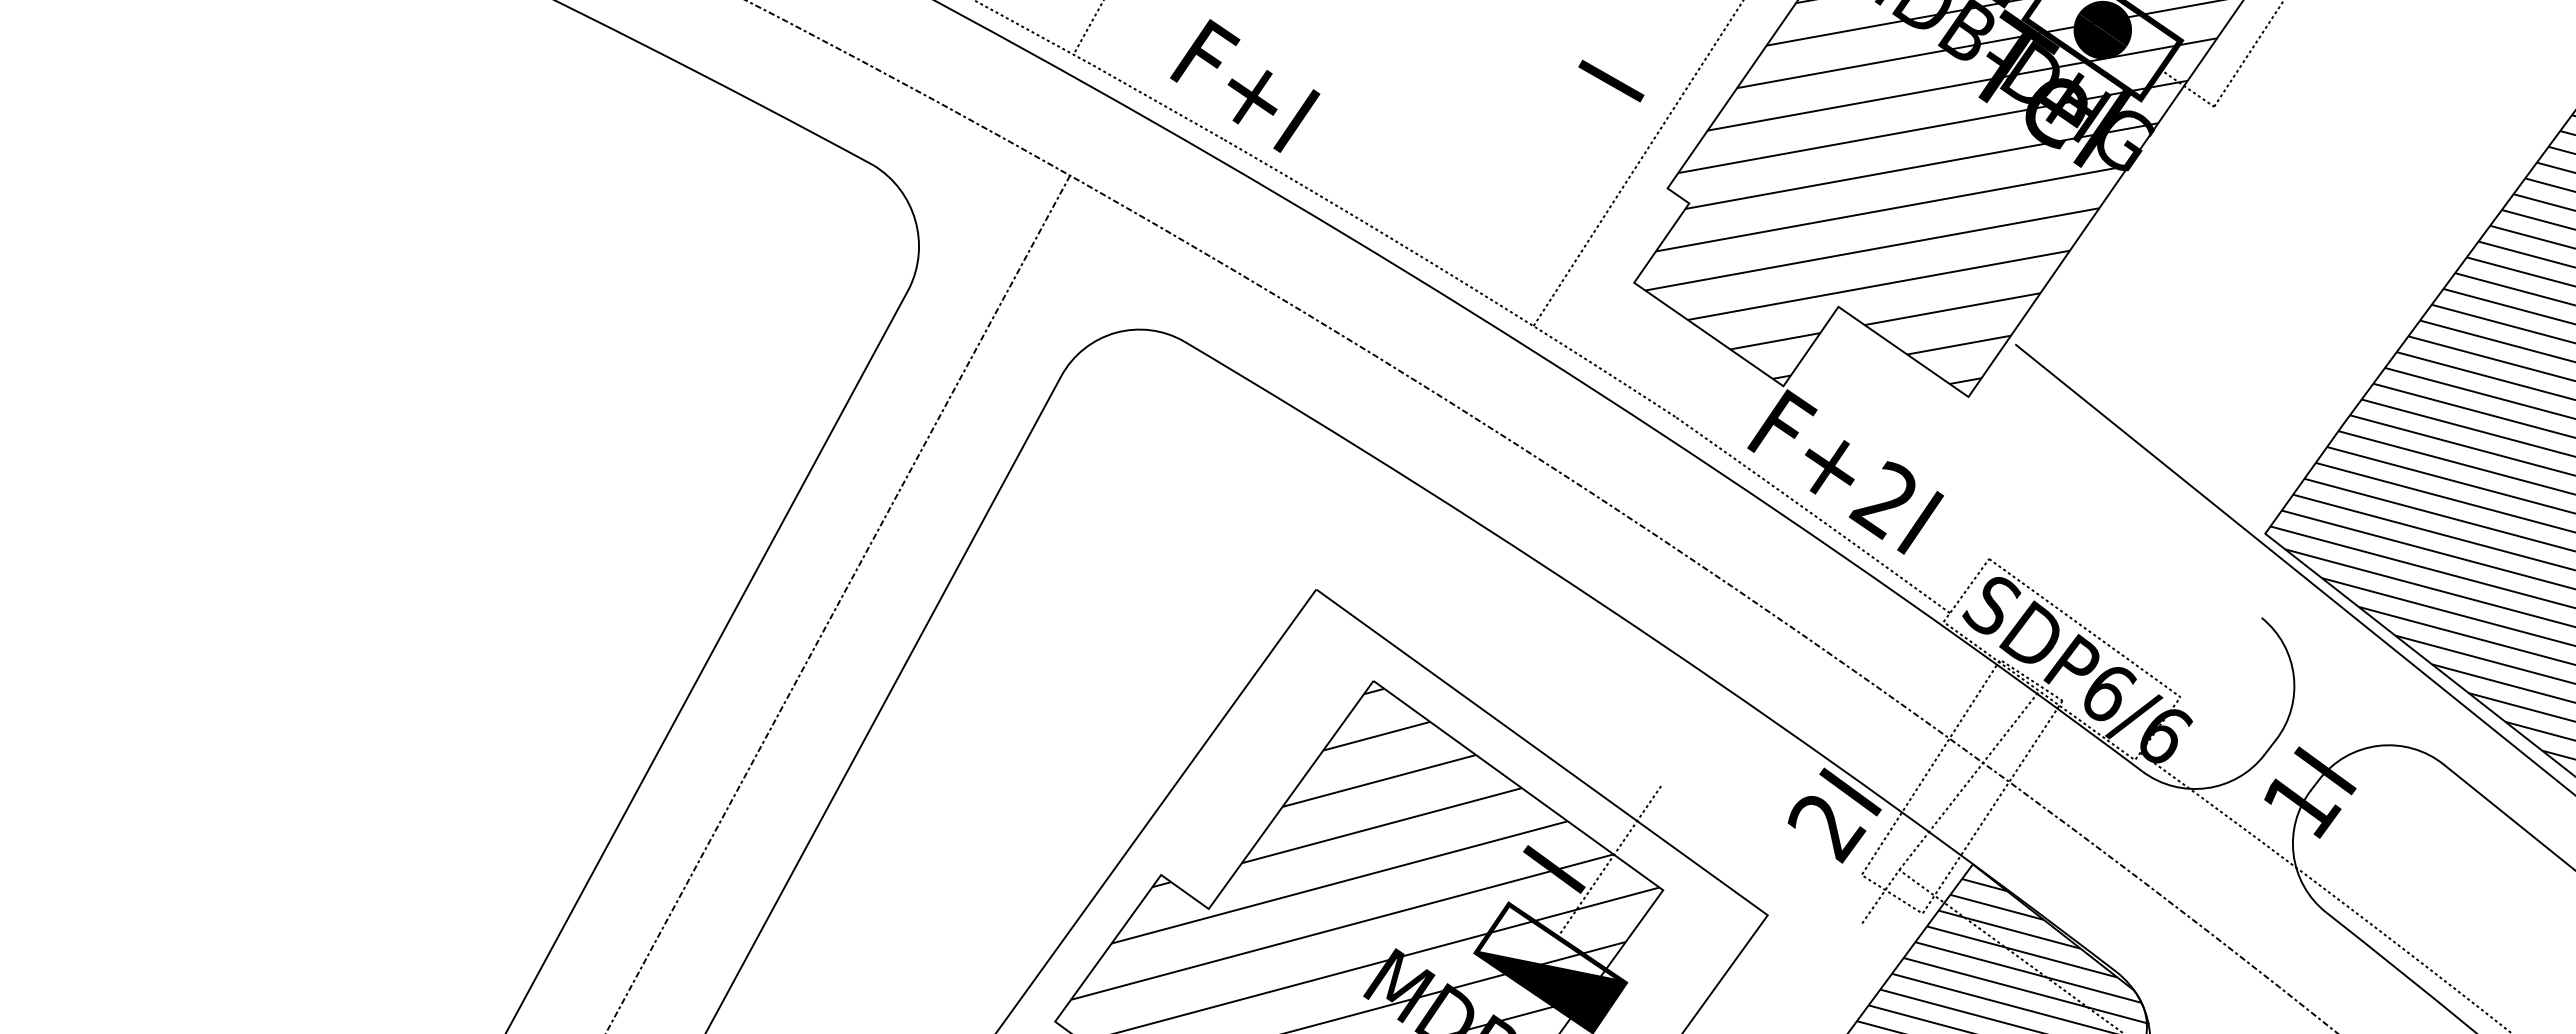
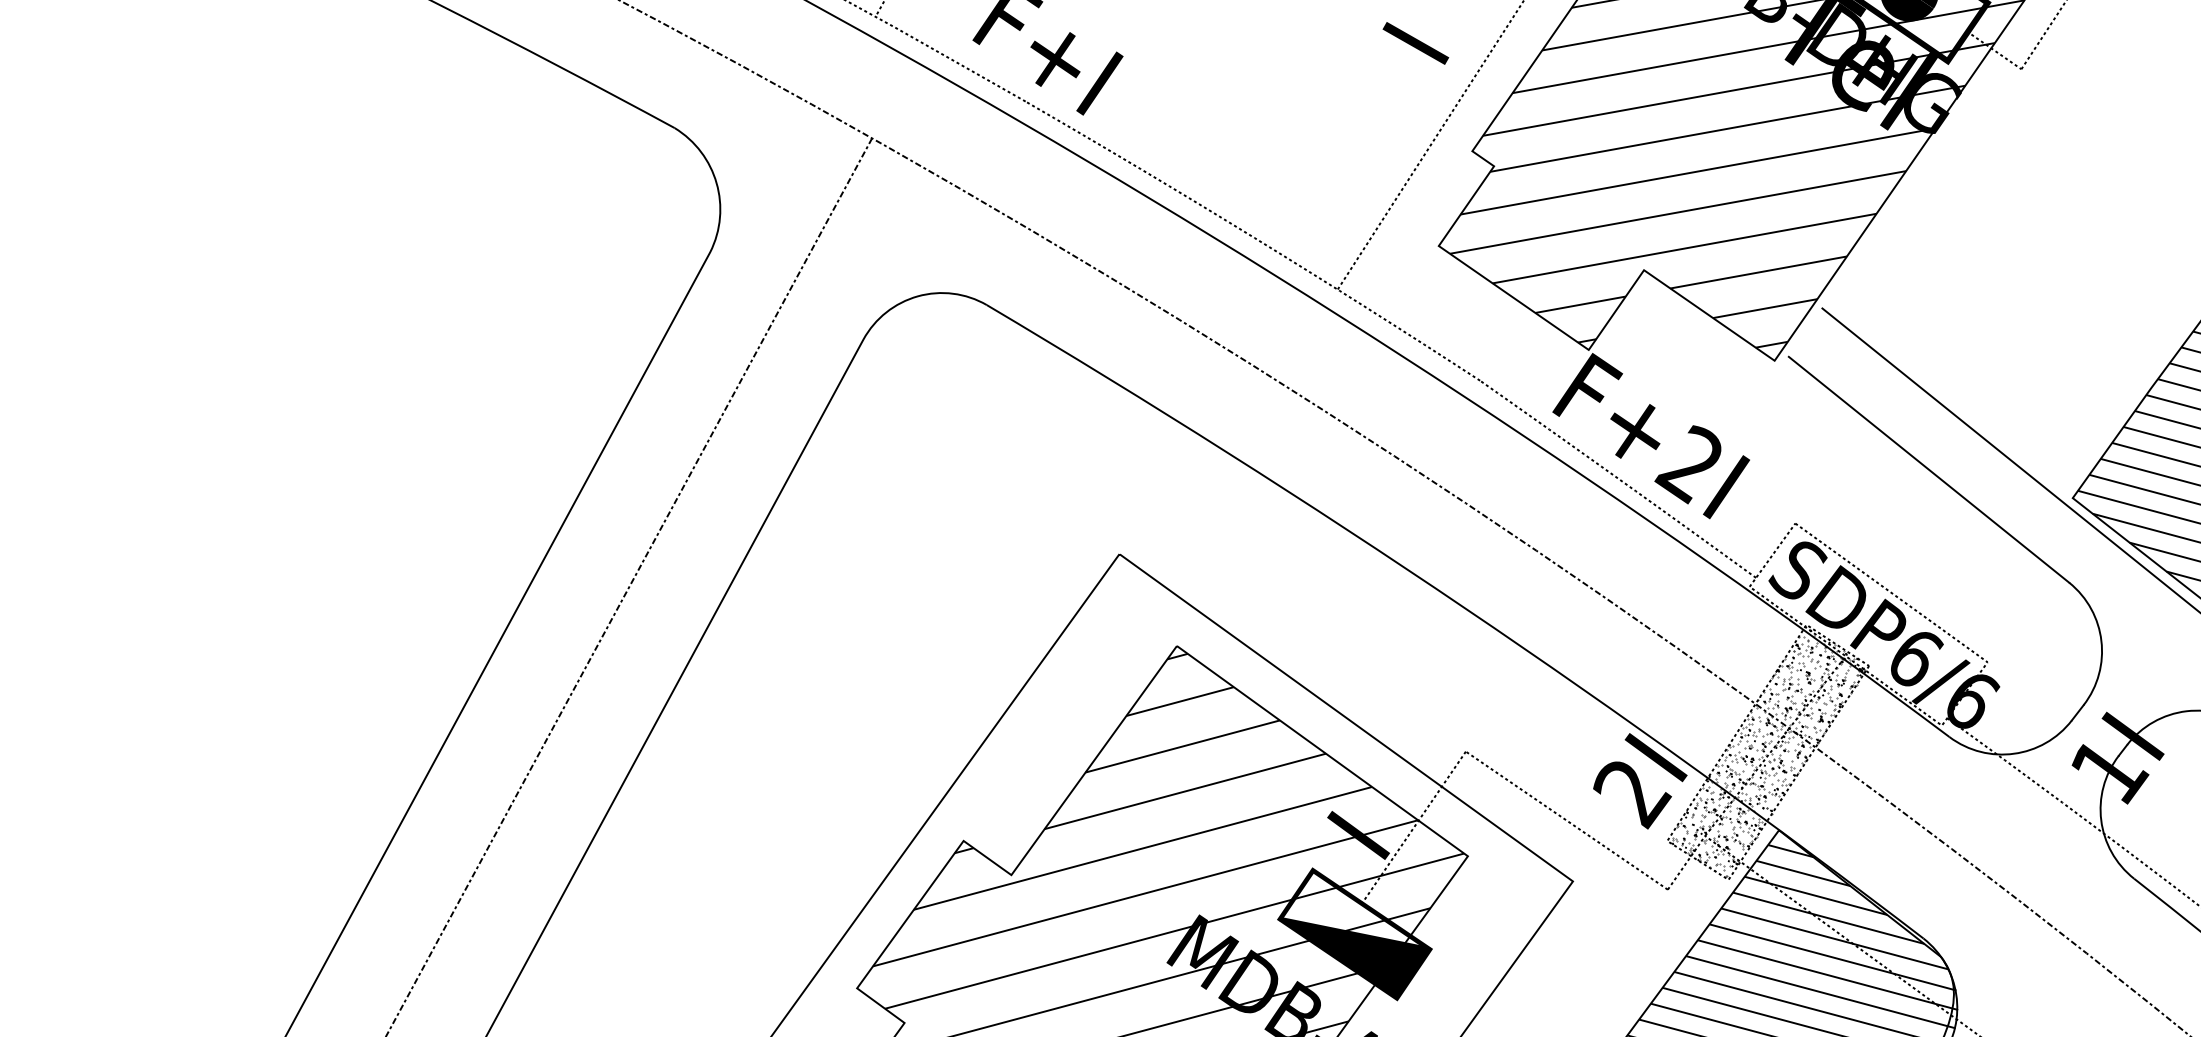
line: (2121, 505) -> (1928, 469), added
hatch: (1962, 787) -> (1768, 753), added
line: (1761, 854) -> (1566, 820), added

